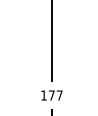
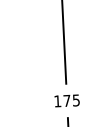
text: (59, 95) -> (76, 100), 177 -> 175

